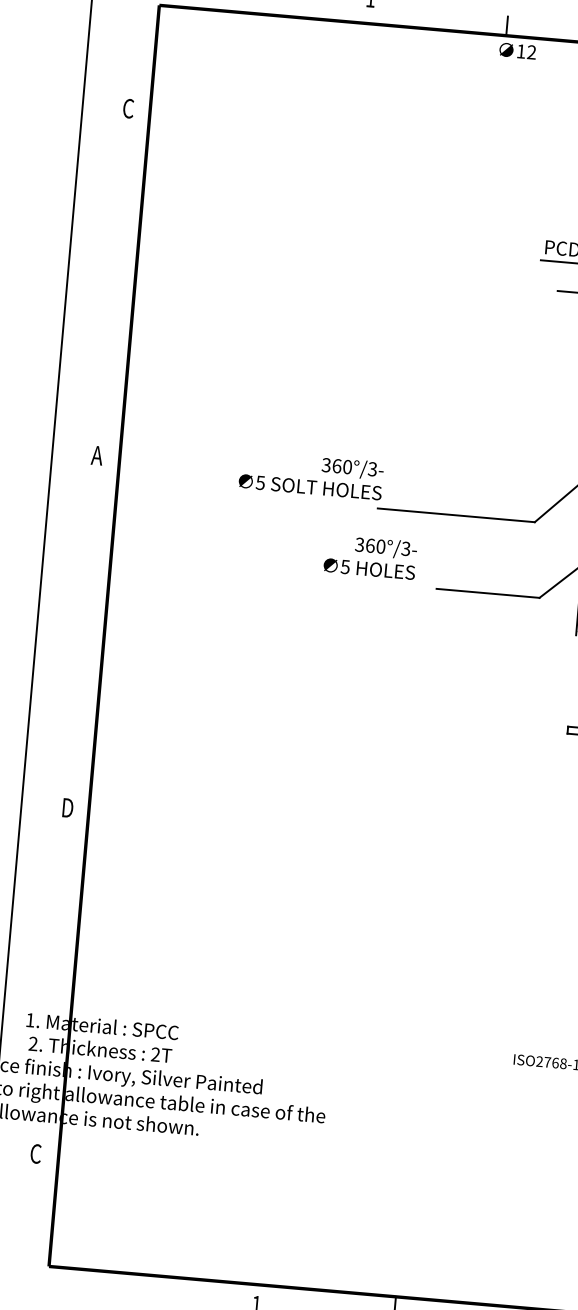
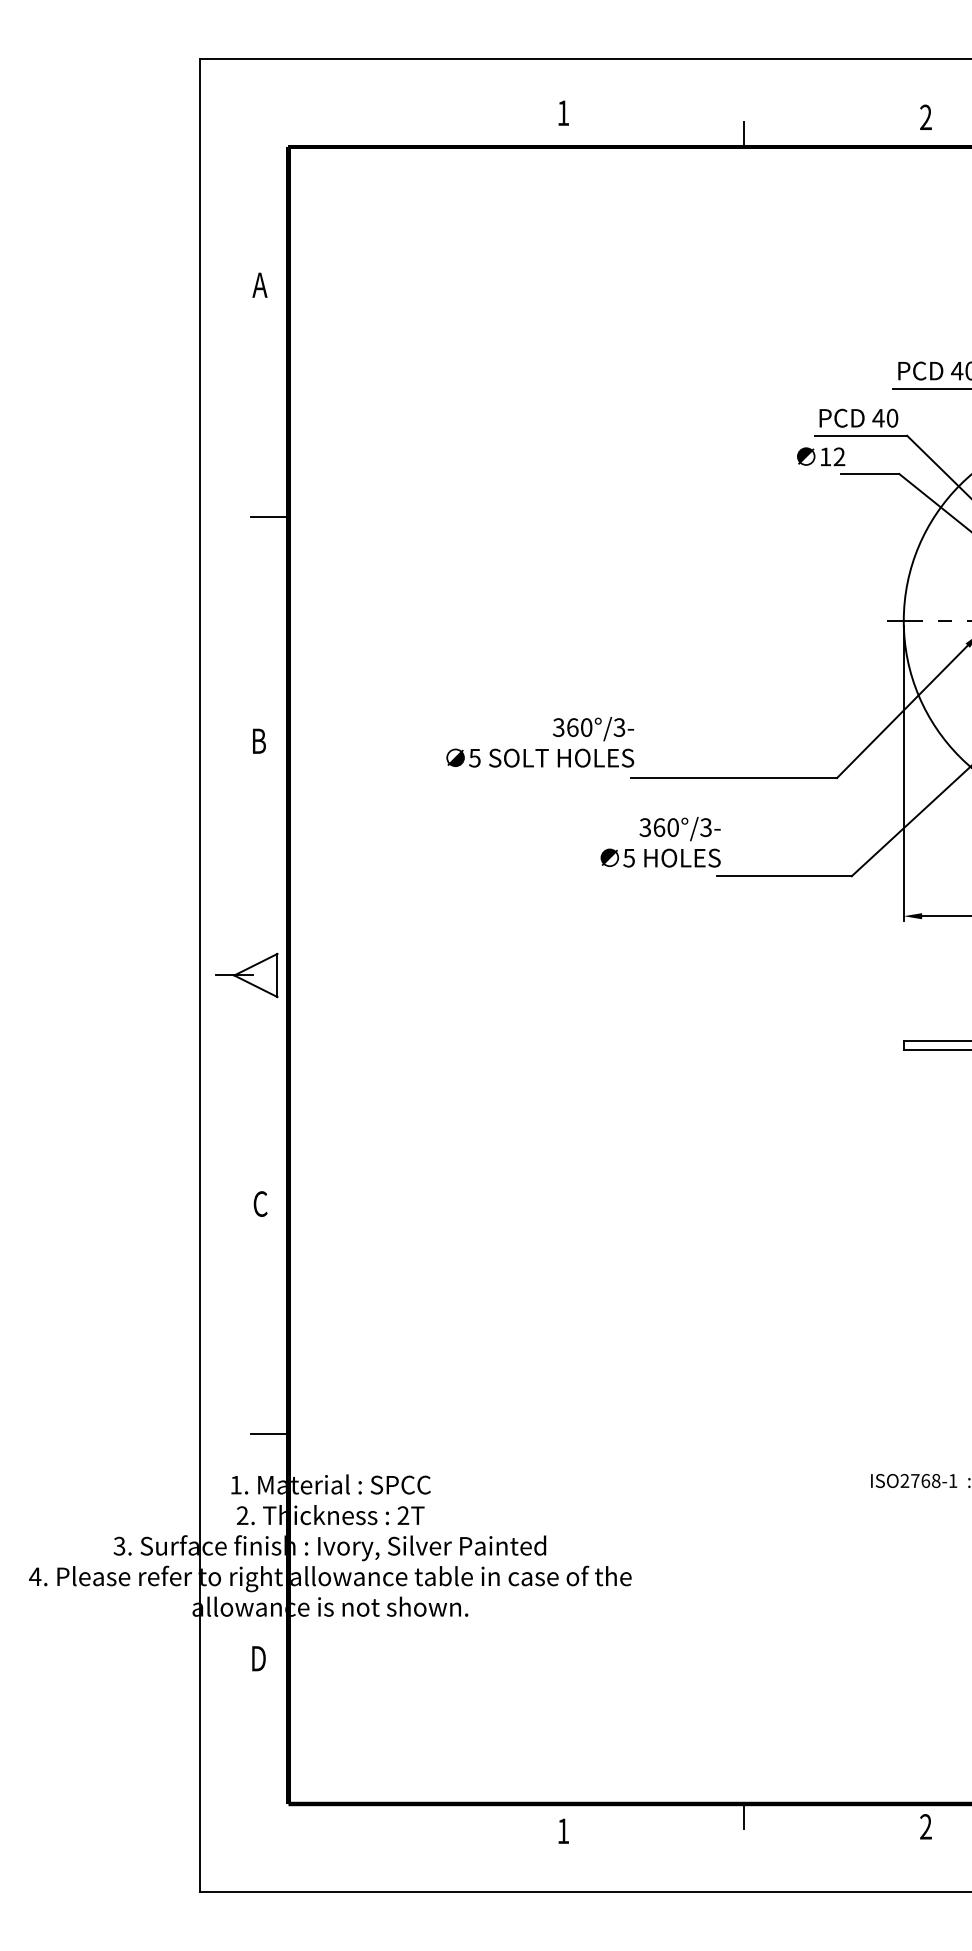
text: (518, 50) -> (821, 456), moved
text: (128, 108) -> (259, 285), C -> A
line: (120, 286) -> (269, 517), added
text: (97, 455) -> (258, 740), A -> B
text: (370, 557) -> (660, 842), moved
part: (72, 633) -> (246, 975), added
text: (67, 807) -> (260, 1203), D -> C
line: (59, 983) -> (269, 1433), added
text: (35, 1153) -> (258, 1658), C -> D

